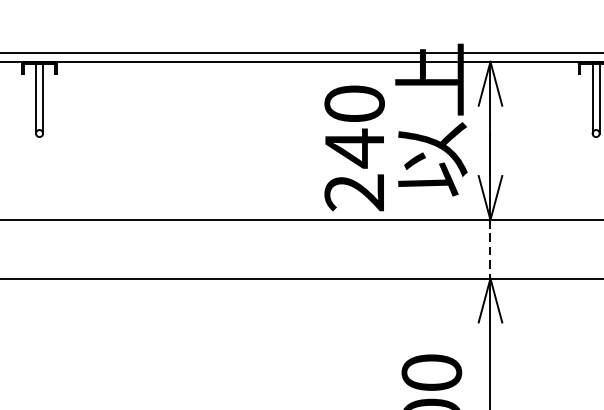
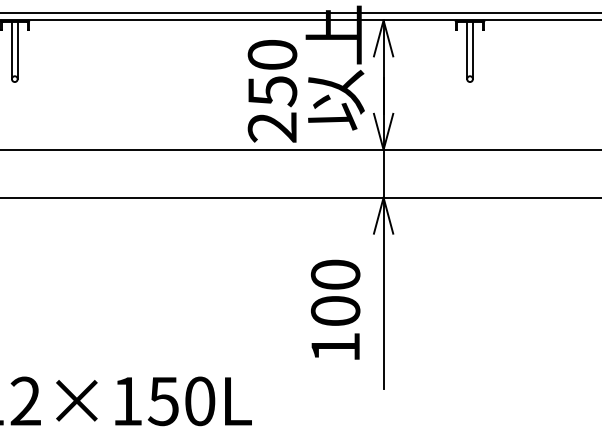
text: (354, 148) -> (272, 91), 240 -> 250
line: (490, 248) -> (383, 173), dashed -> solid

